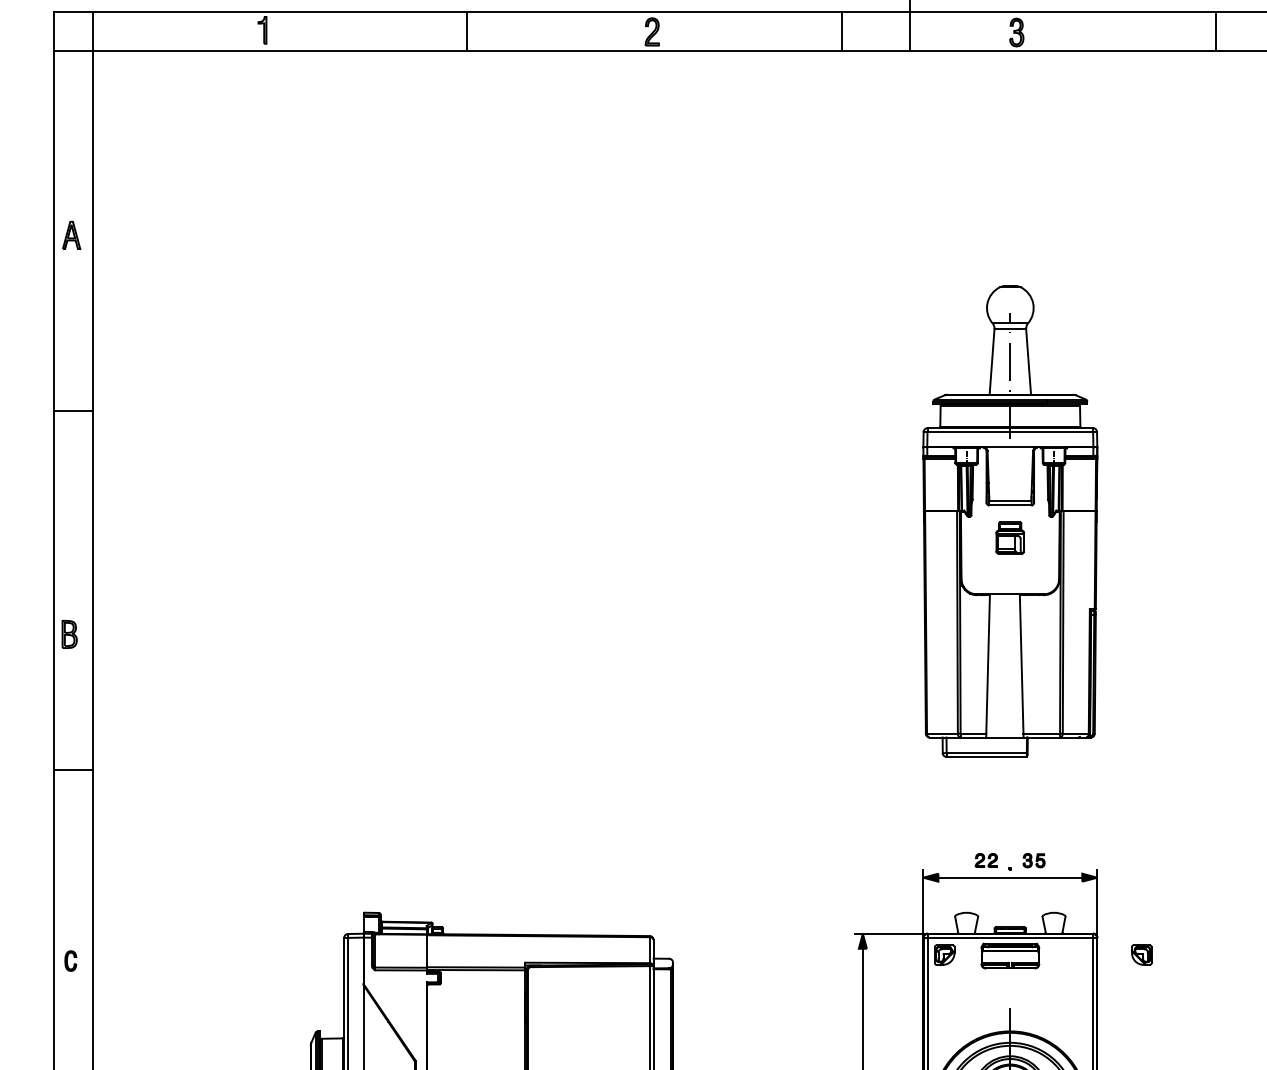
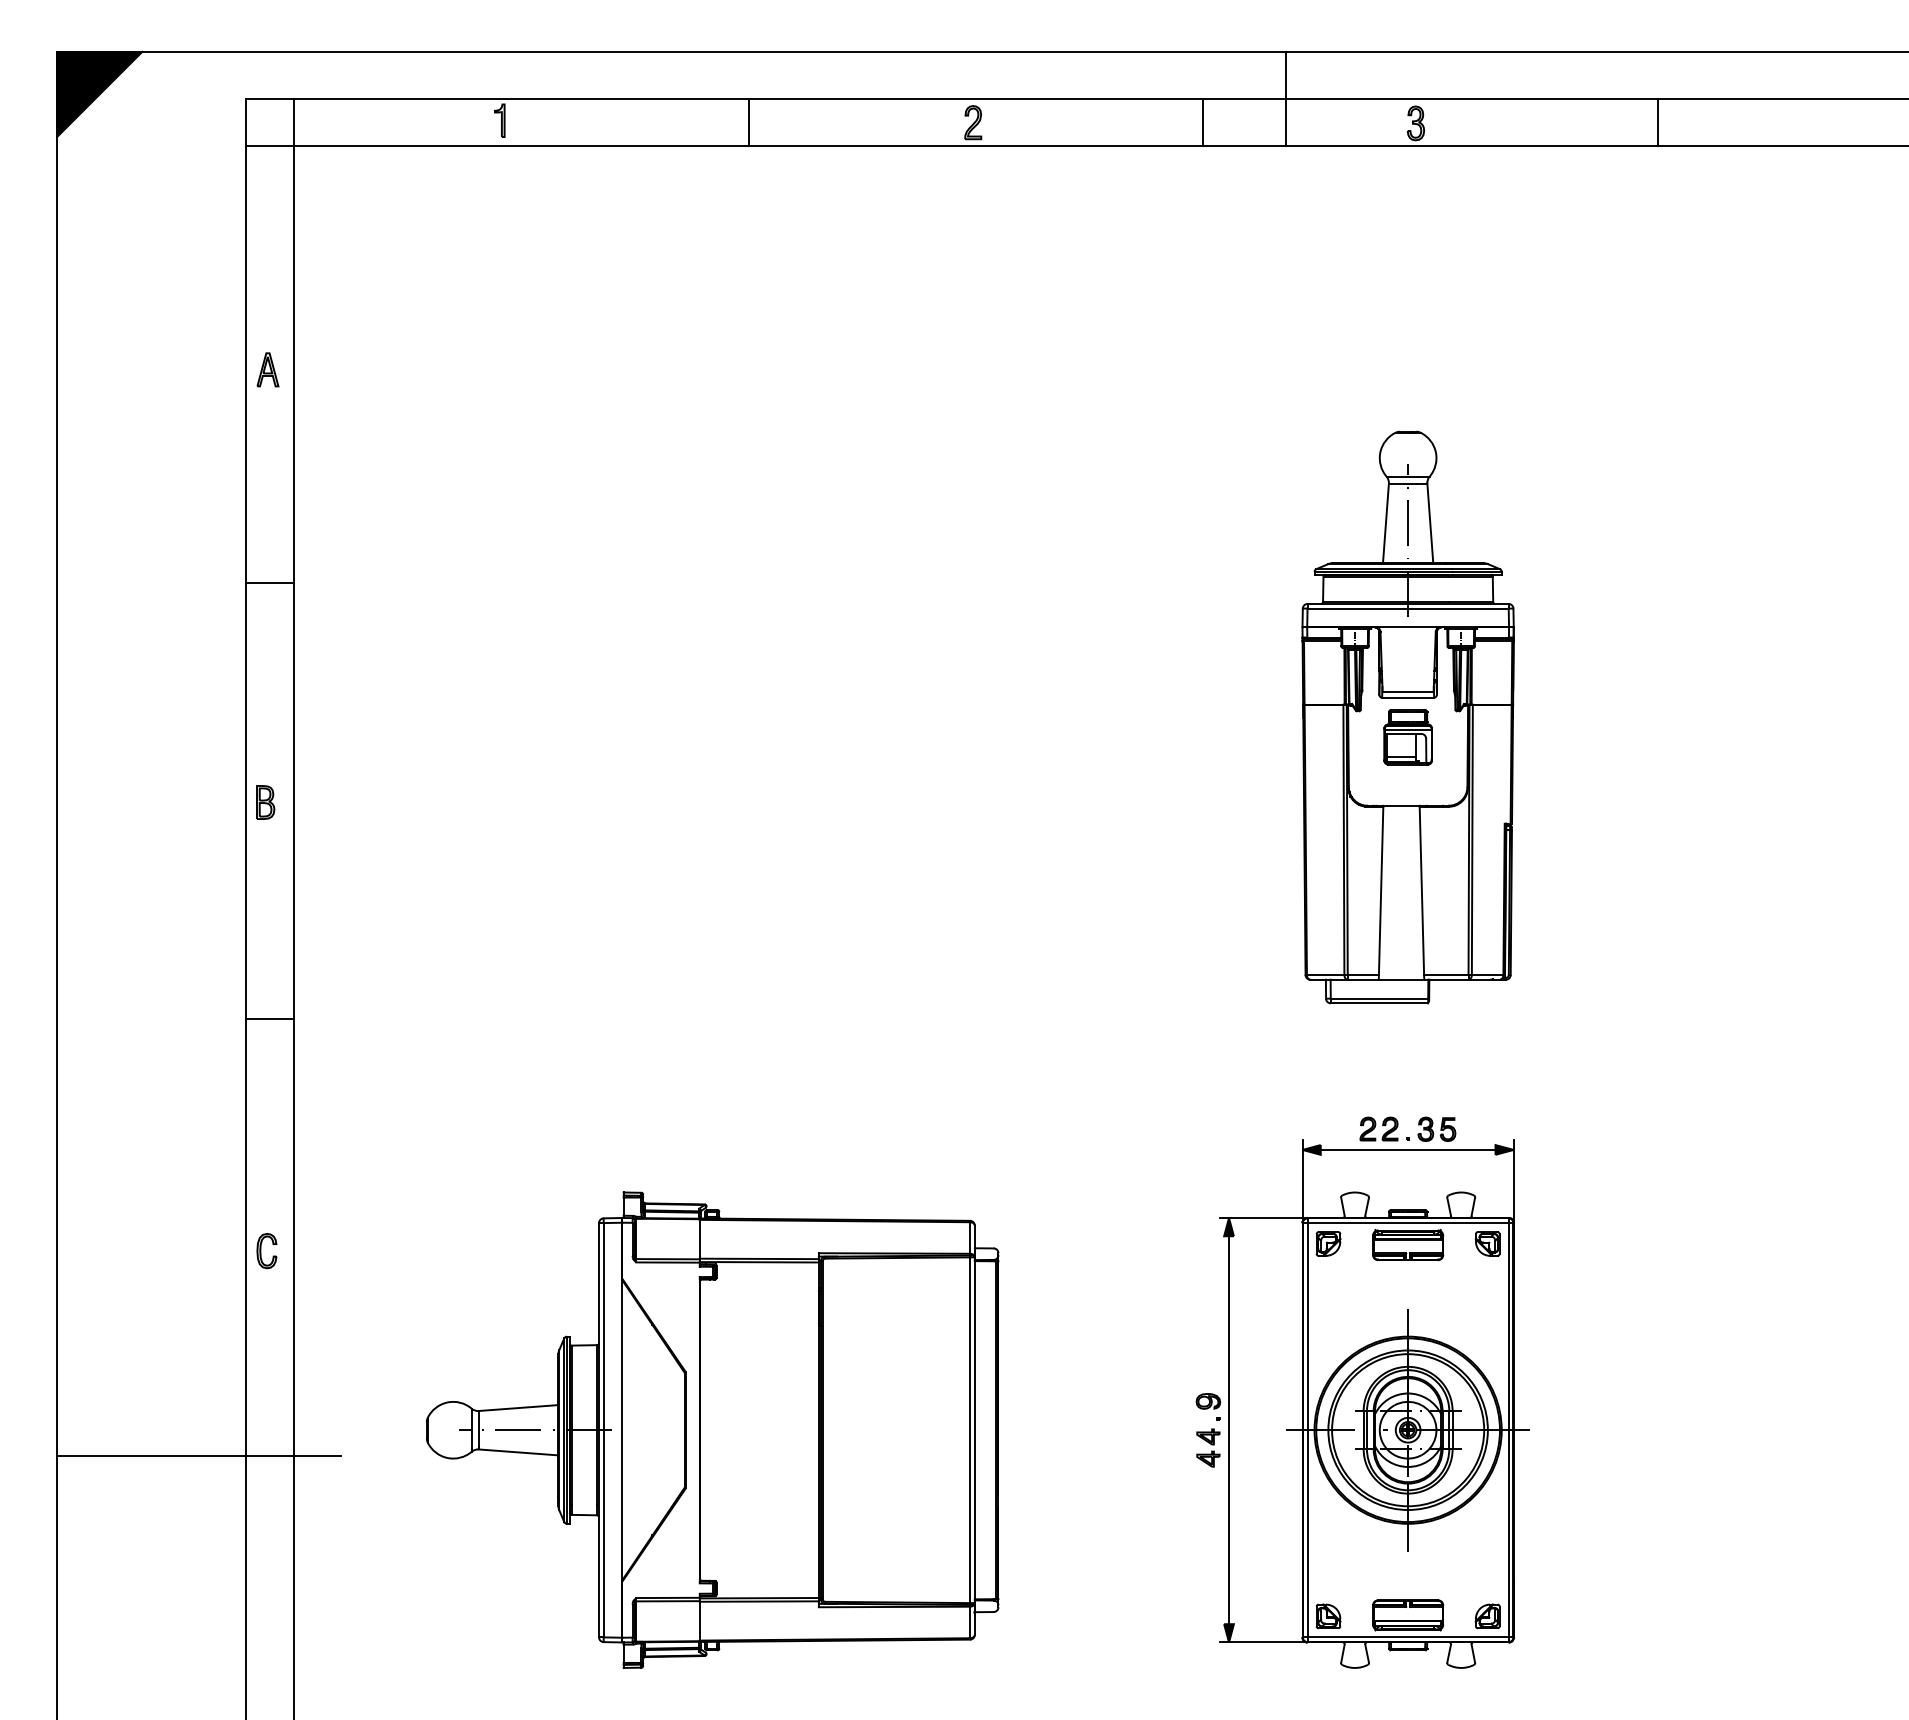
part: (1009, 538) -> (1407, 737), size x1.43
part: (69, 634) -> (265, 802), moved
part: (985, 860) -> (1378, 1128), size x1.43
part: (1033, 860) -> (1436, 1128), size x1.43
part: (1141, 954) -> (1487, 1243), moved
part: (70, 961) -> (266, 1251), size x1.43

